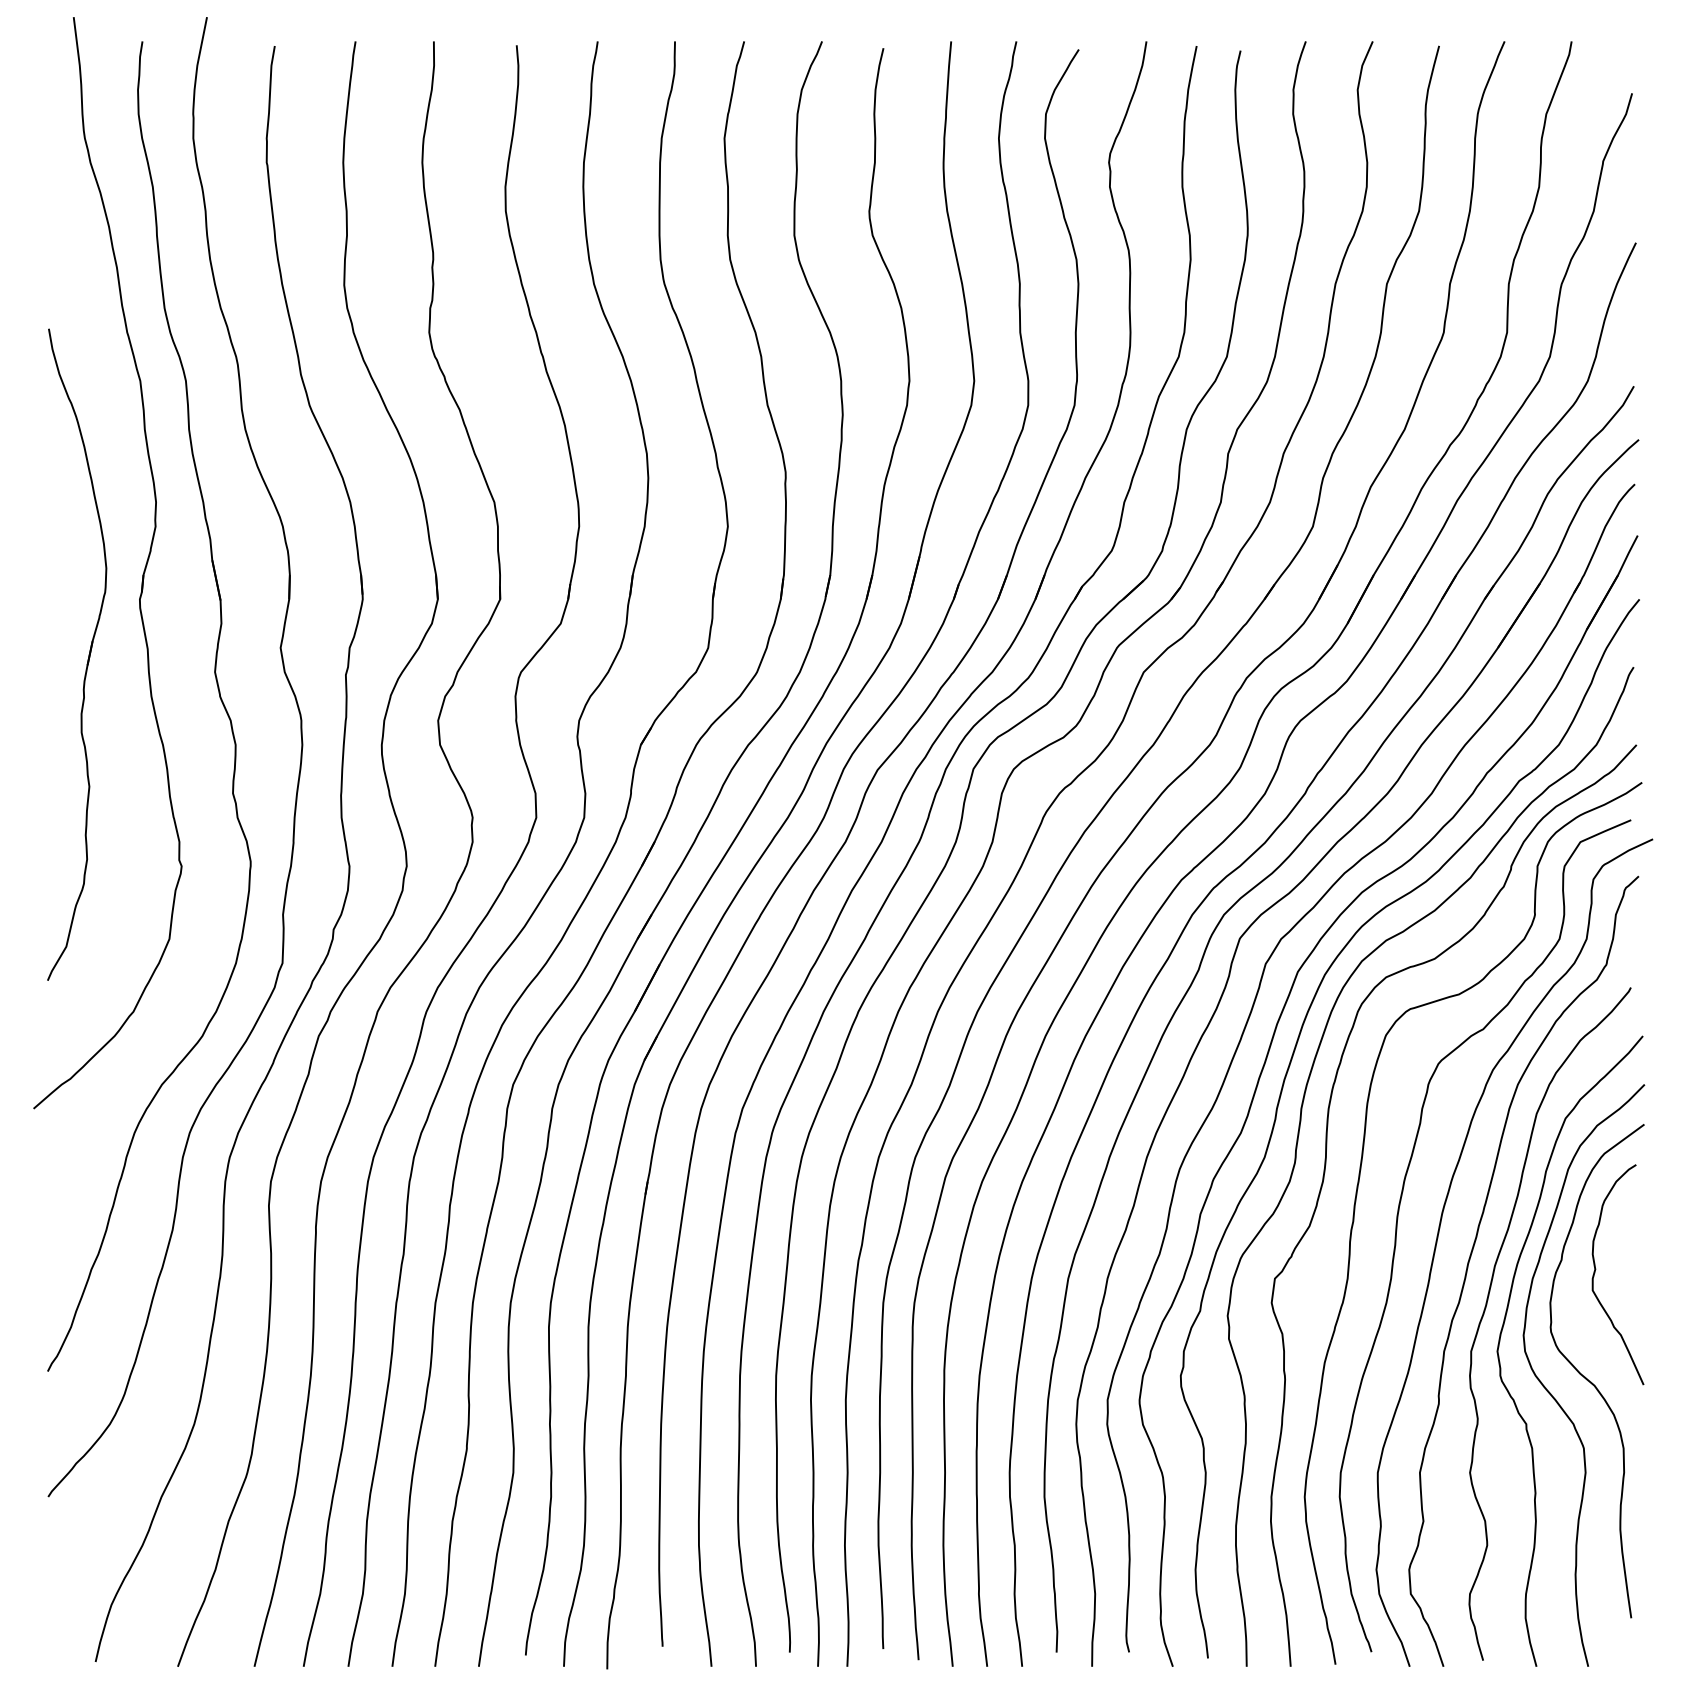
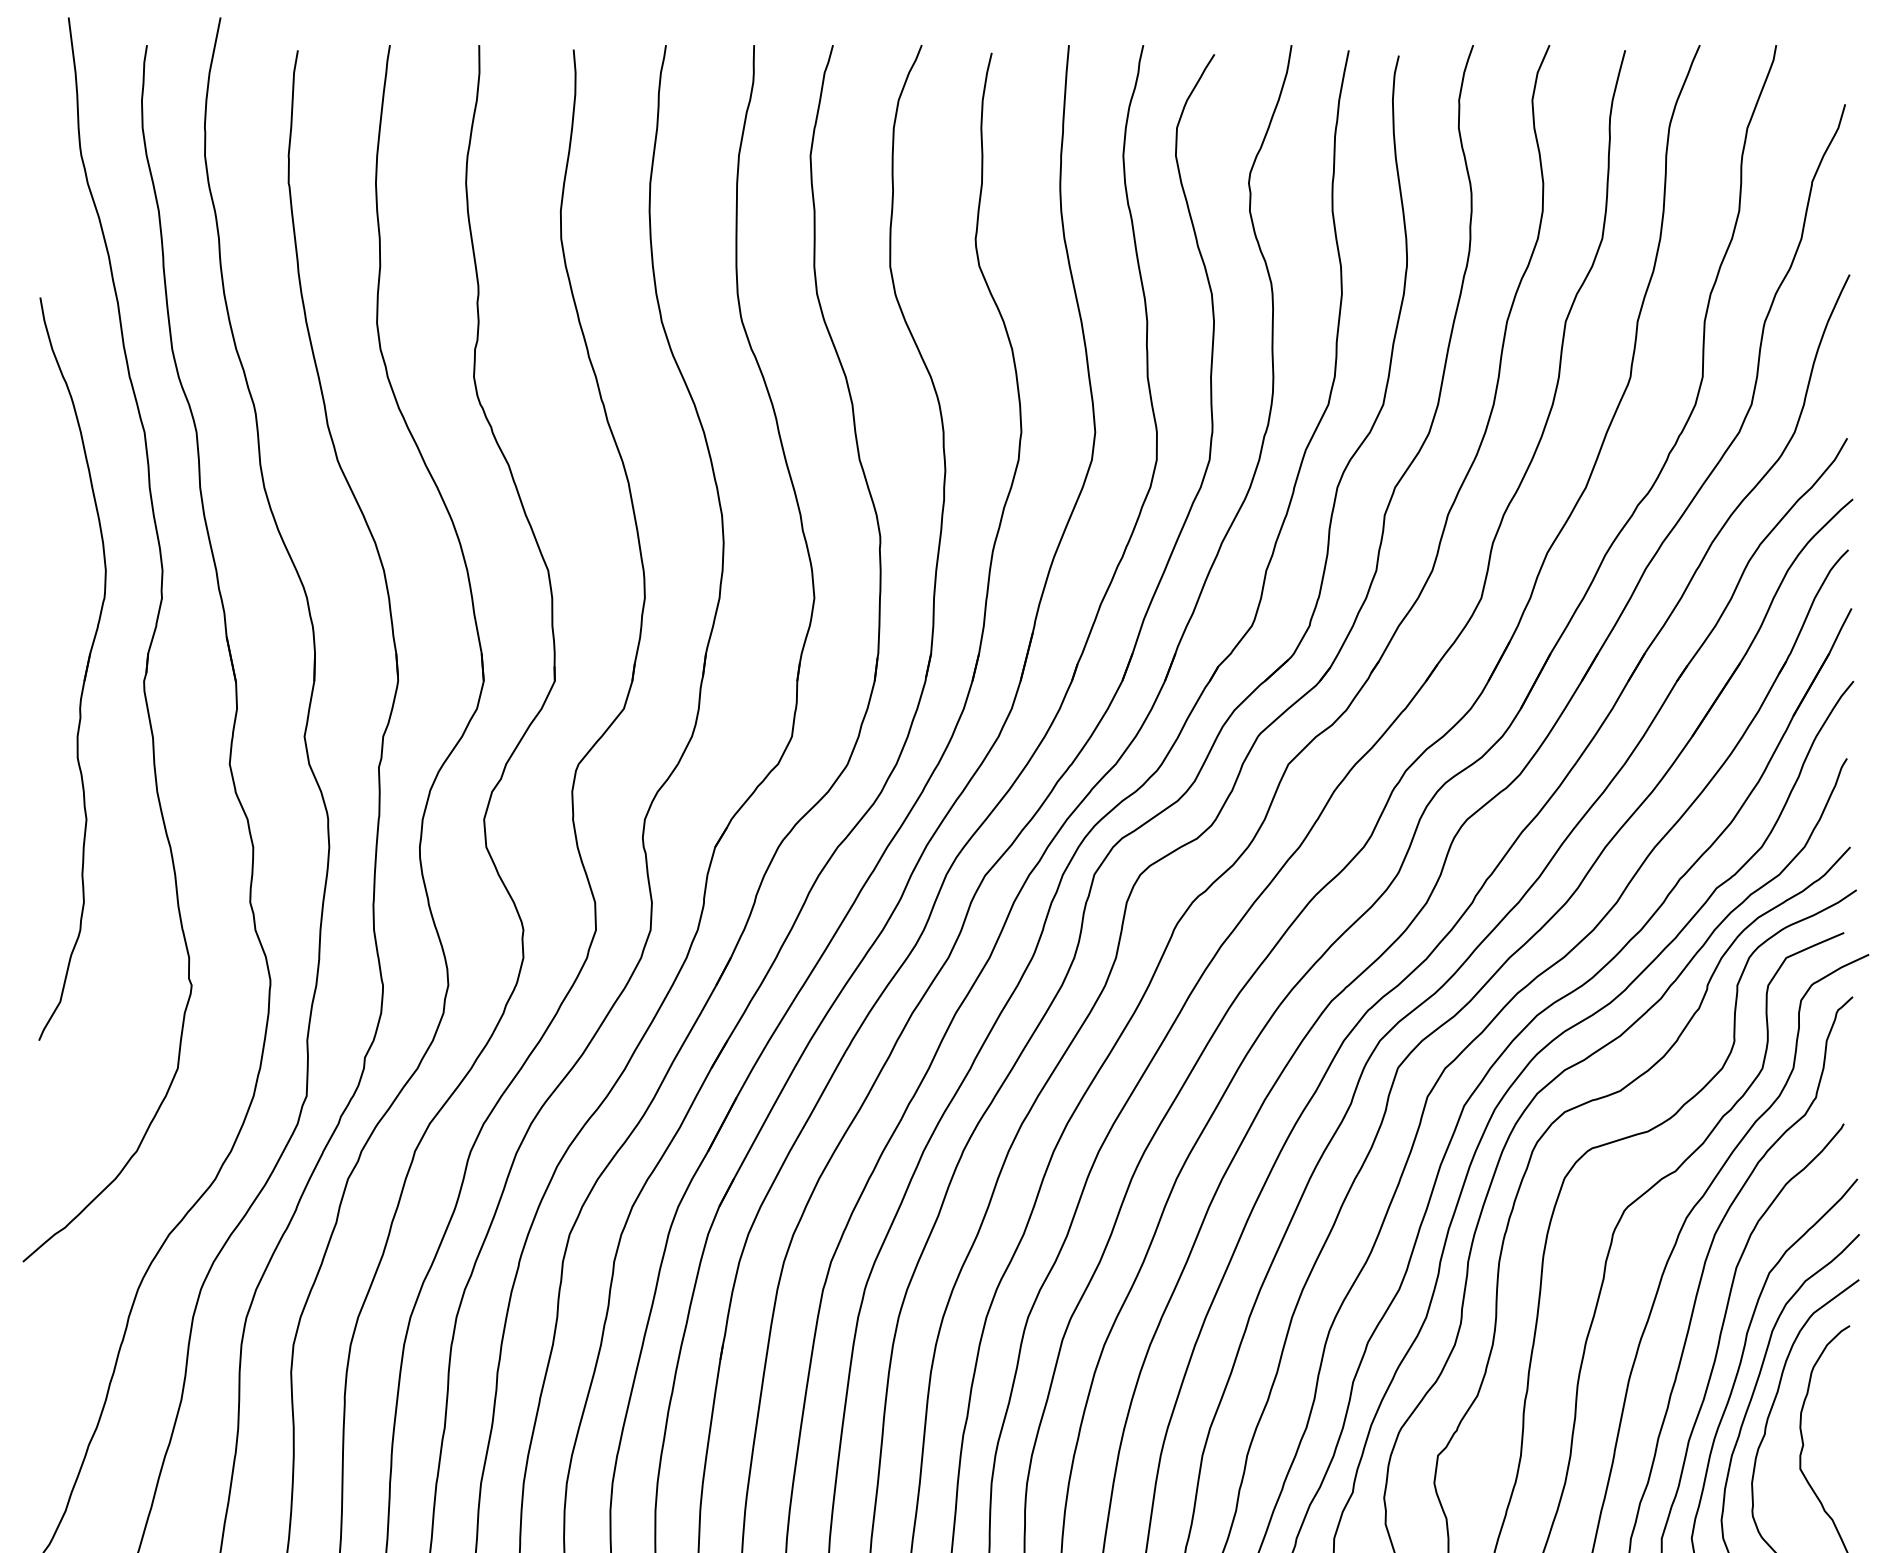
part: (88, 654) -> (85, 668), moved

